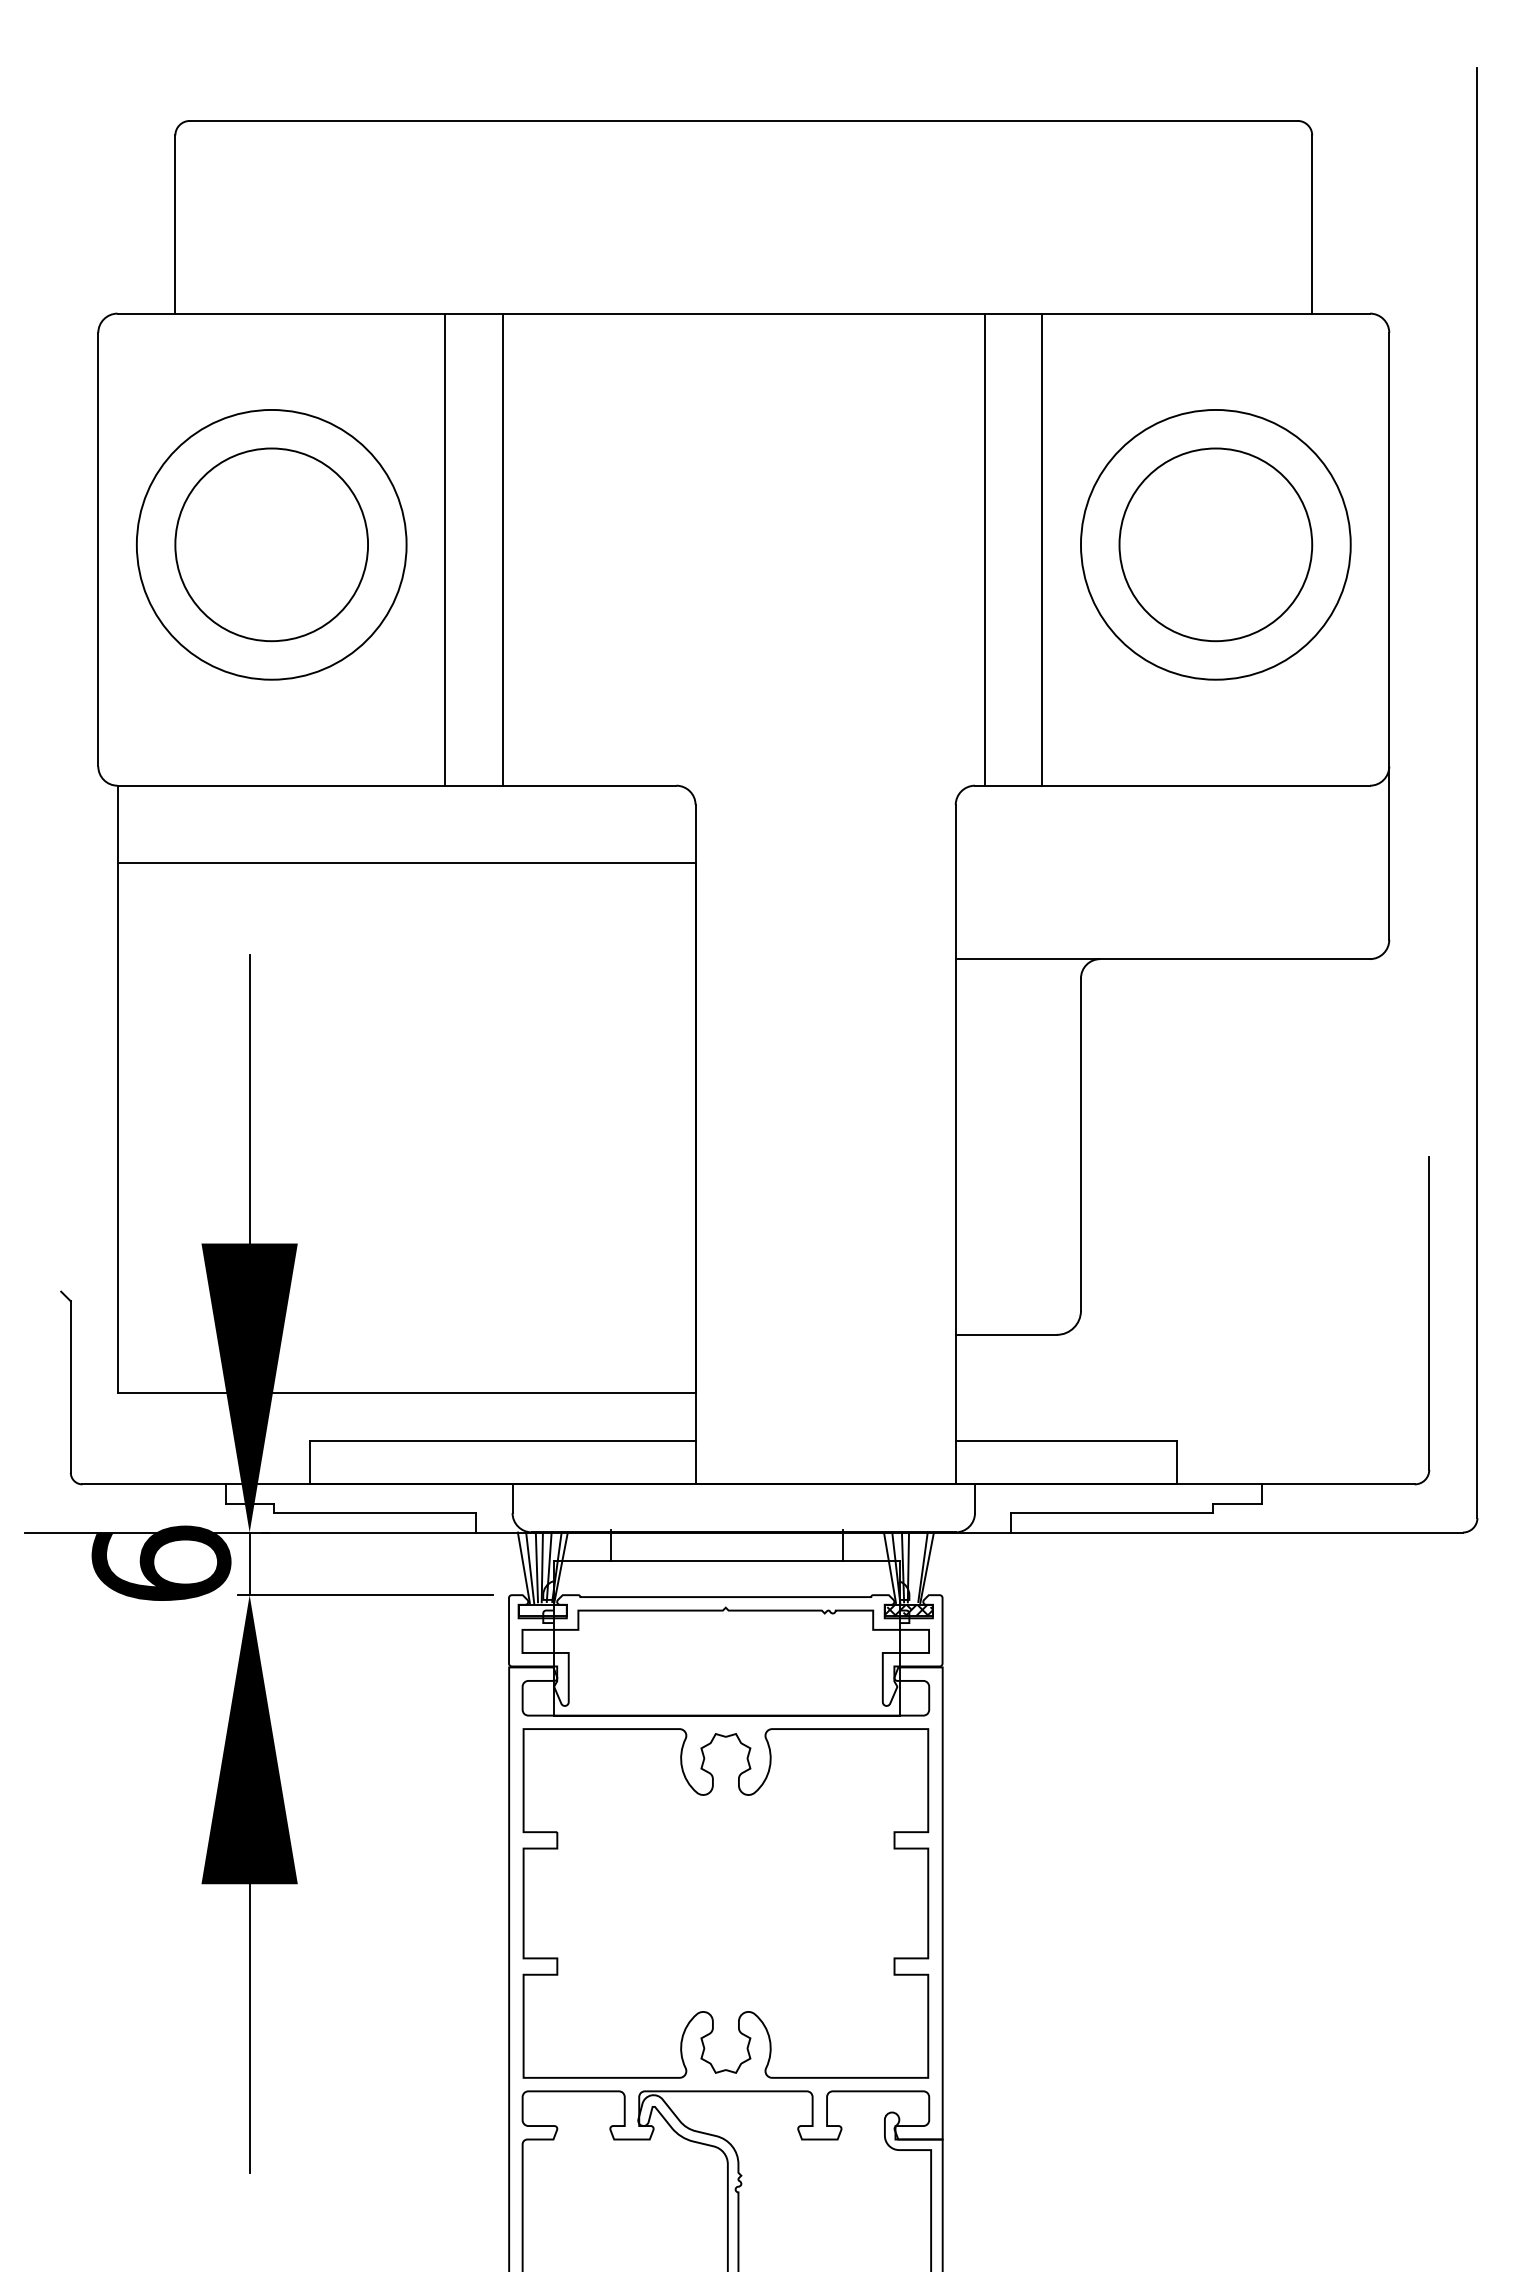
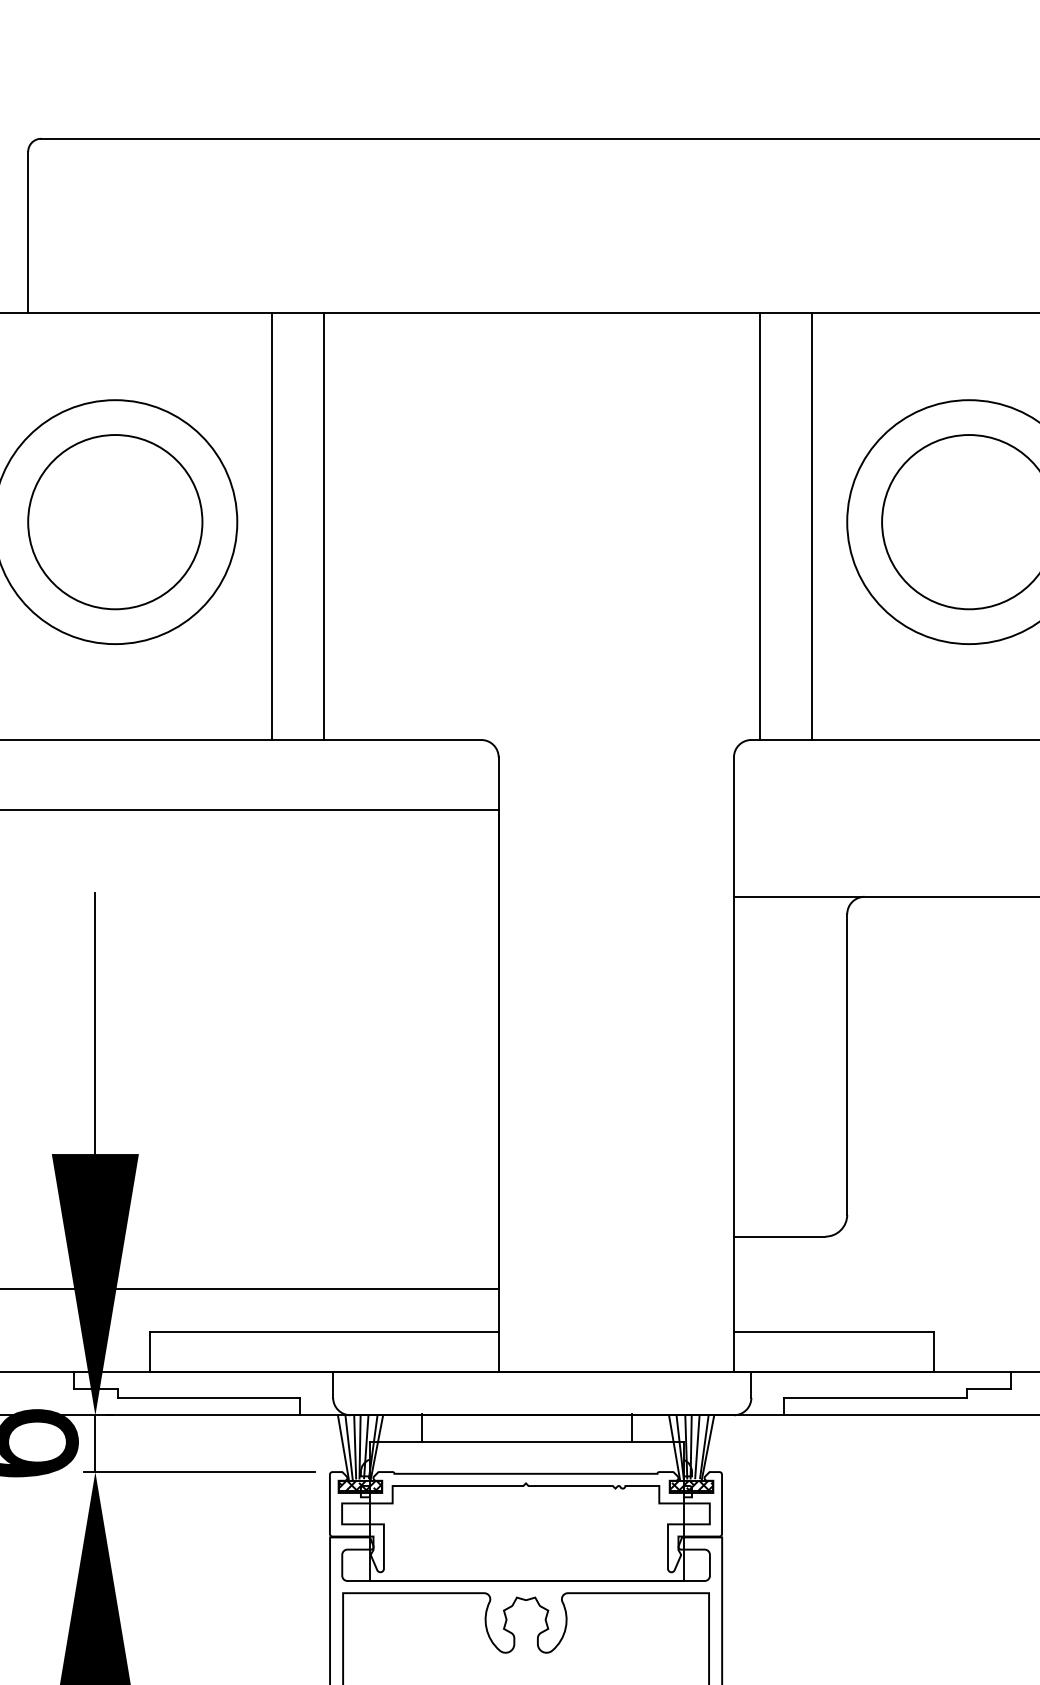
line: (914, 1567) -> (696, 1447), added
hatch: (542, 1610) -> (360, 1485), added

